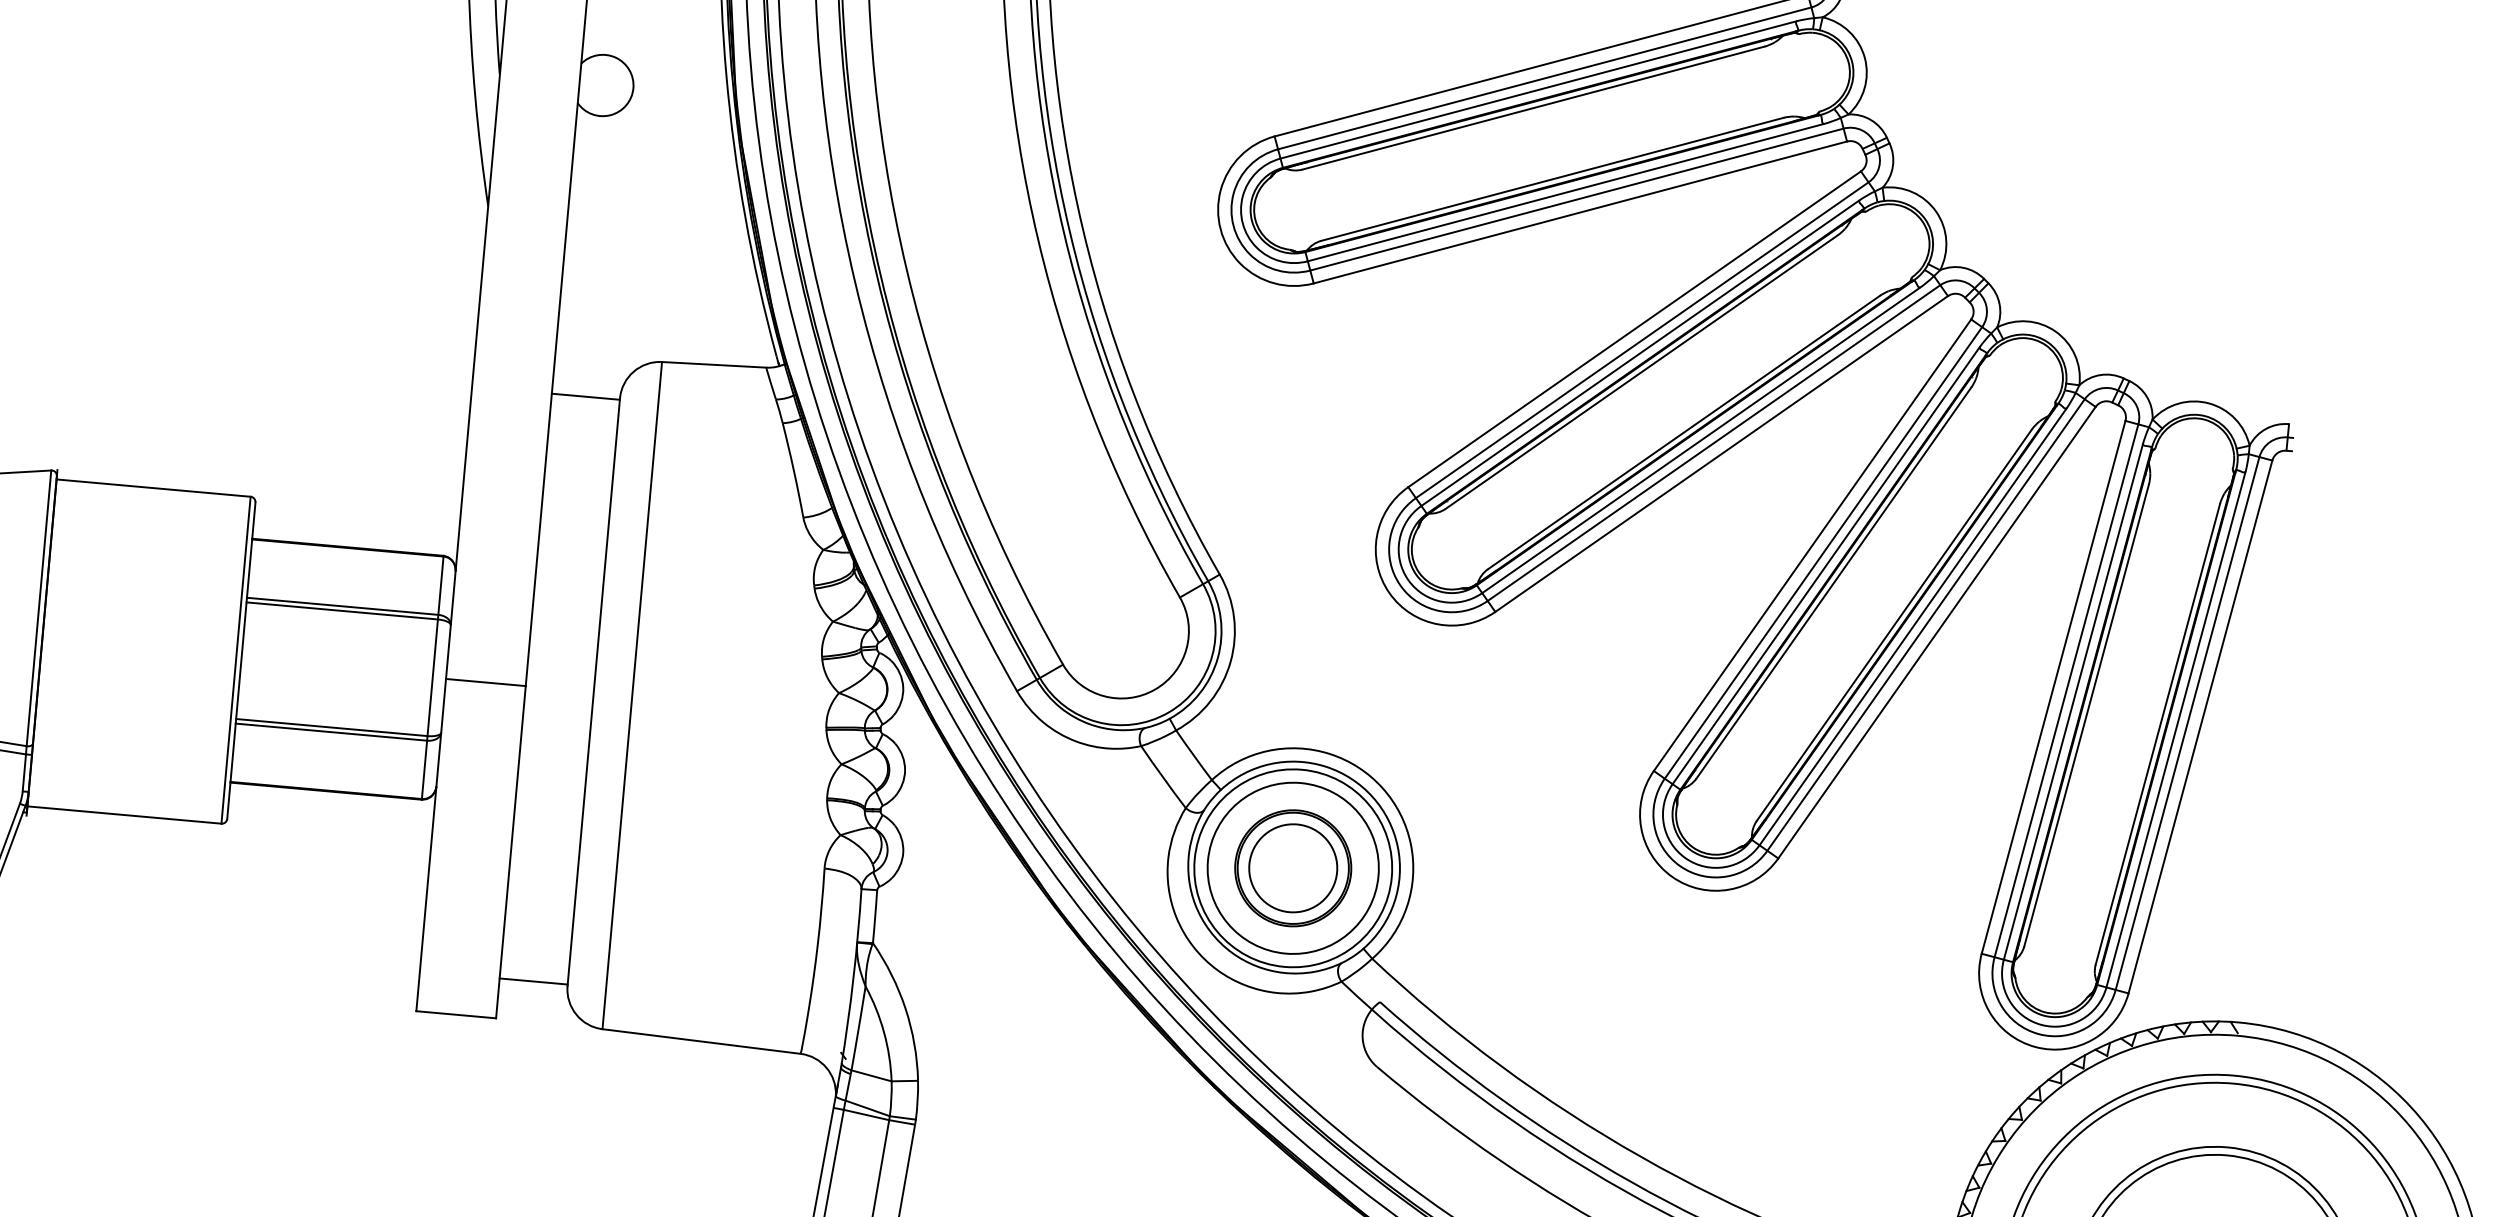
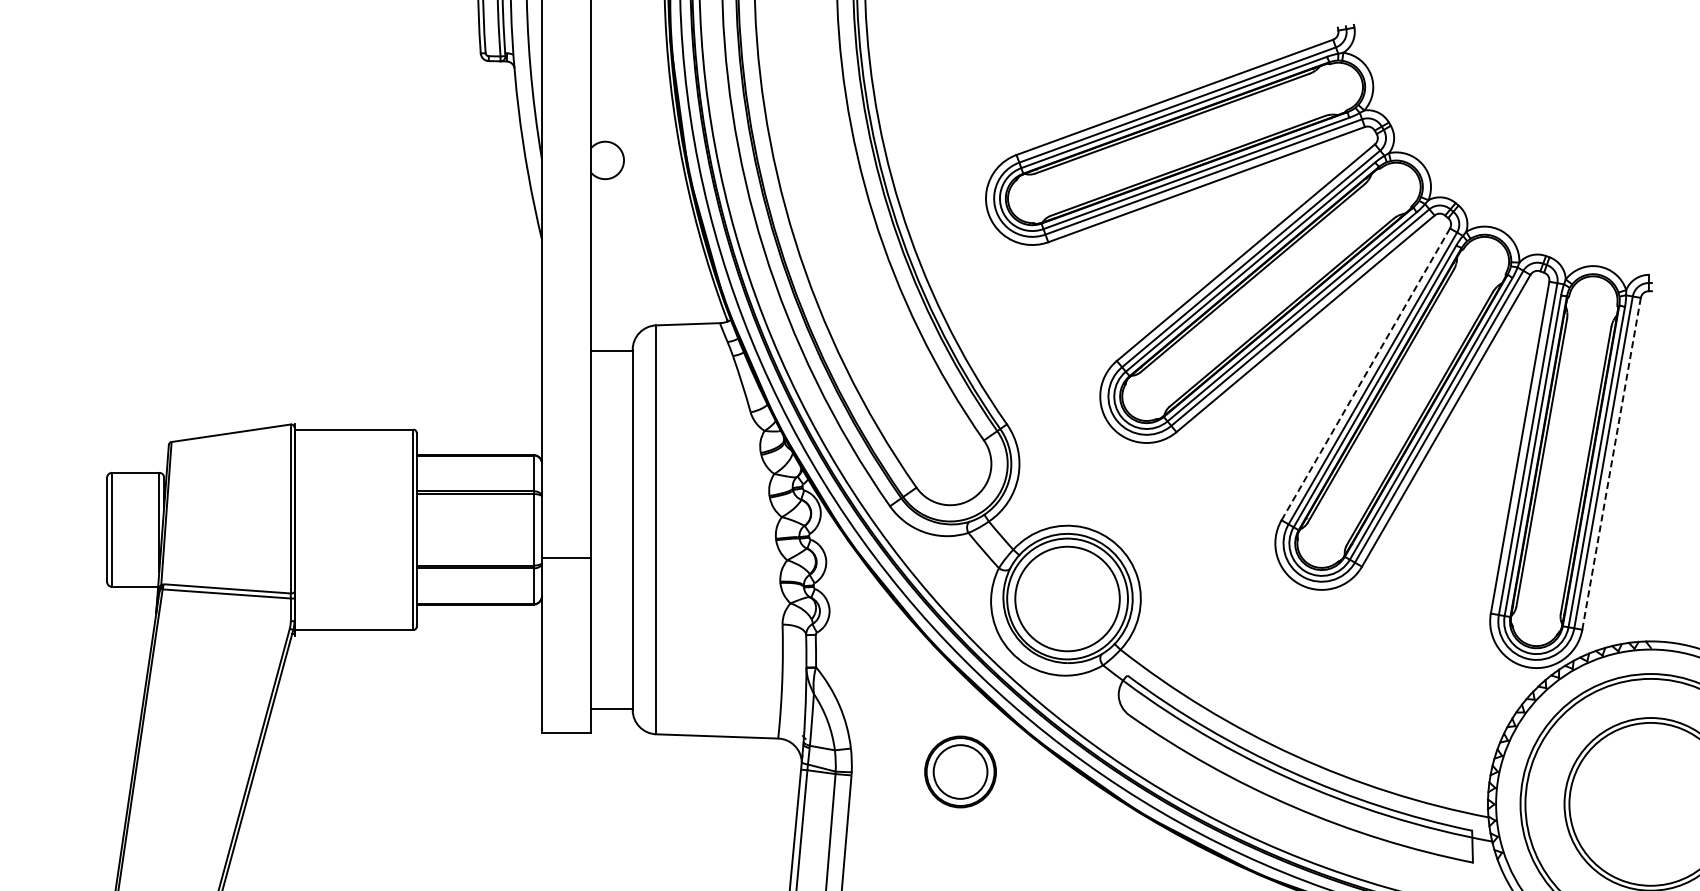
line: (1813, 543) -> (1366, 373), solid -> dashed
line: (485, 681) -> (566, 557), moved
line: (2200, 728) -> (1611, 464), solid -> dashed
part: (1293, 867) -> (960, 771), moved

